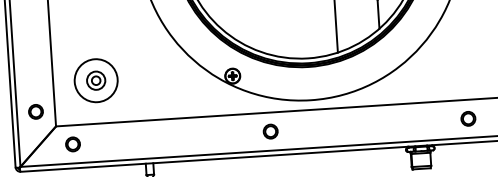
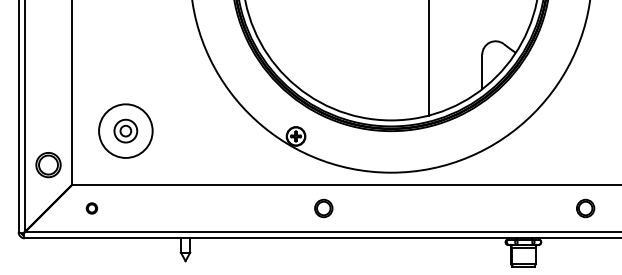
part: (35, 111) -> (48, 164), size x1.4
part: (270, 131) -> (323, 208), moved
part: (72, 144) -> (91, 208), size x0.6

